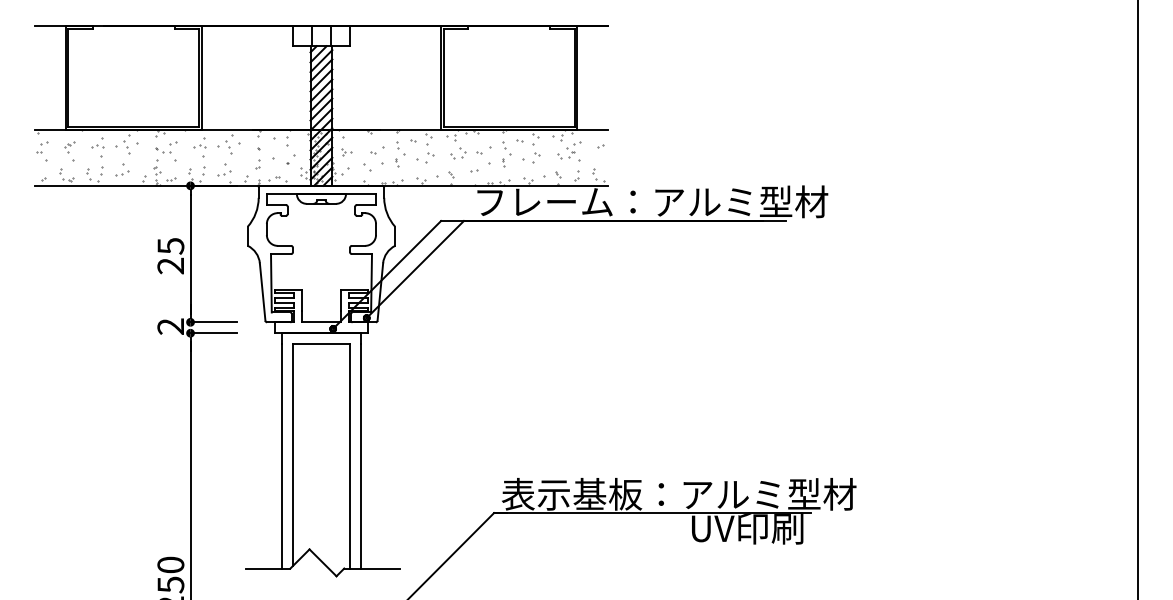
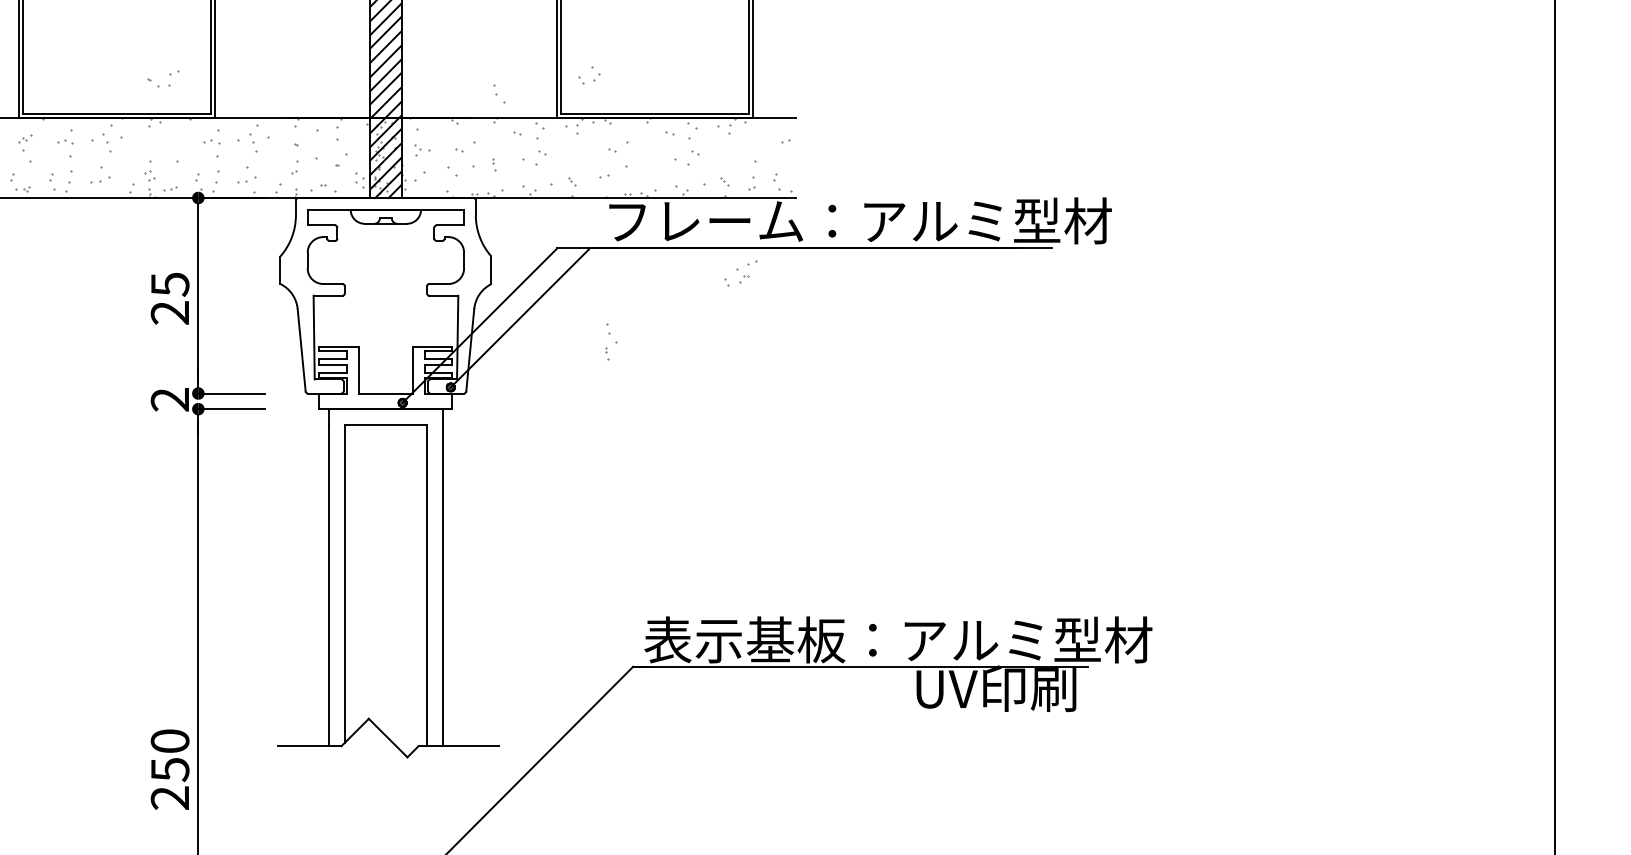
part: (166, 147) -> (163, 78), moved
part: (400, 148) -> (499, 94), moved
part: (569, 150) -> (741, 273), moved
part: (458, 153) -> (589, 75), moved
part: (506, 154) -> (610, 342), moved

